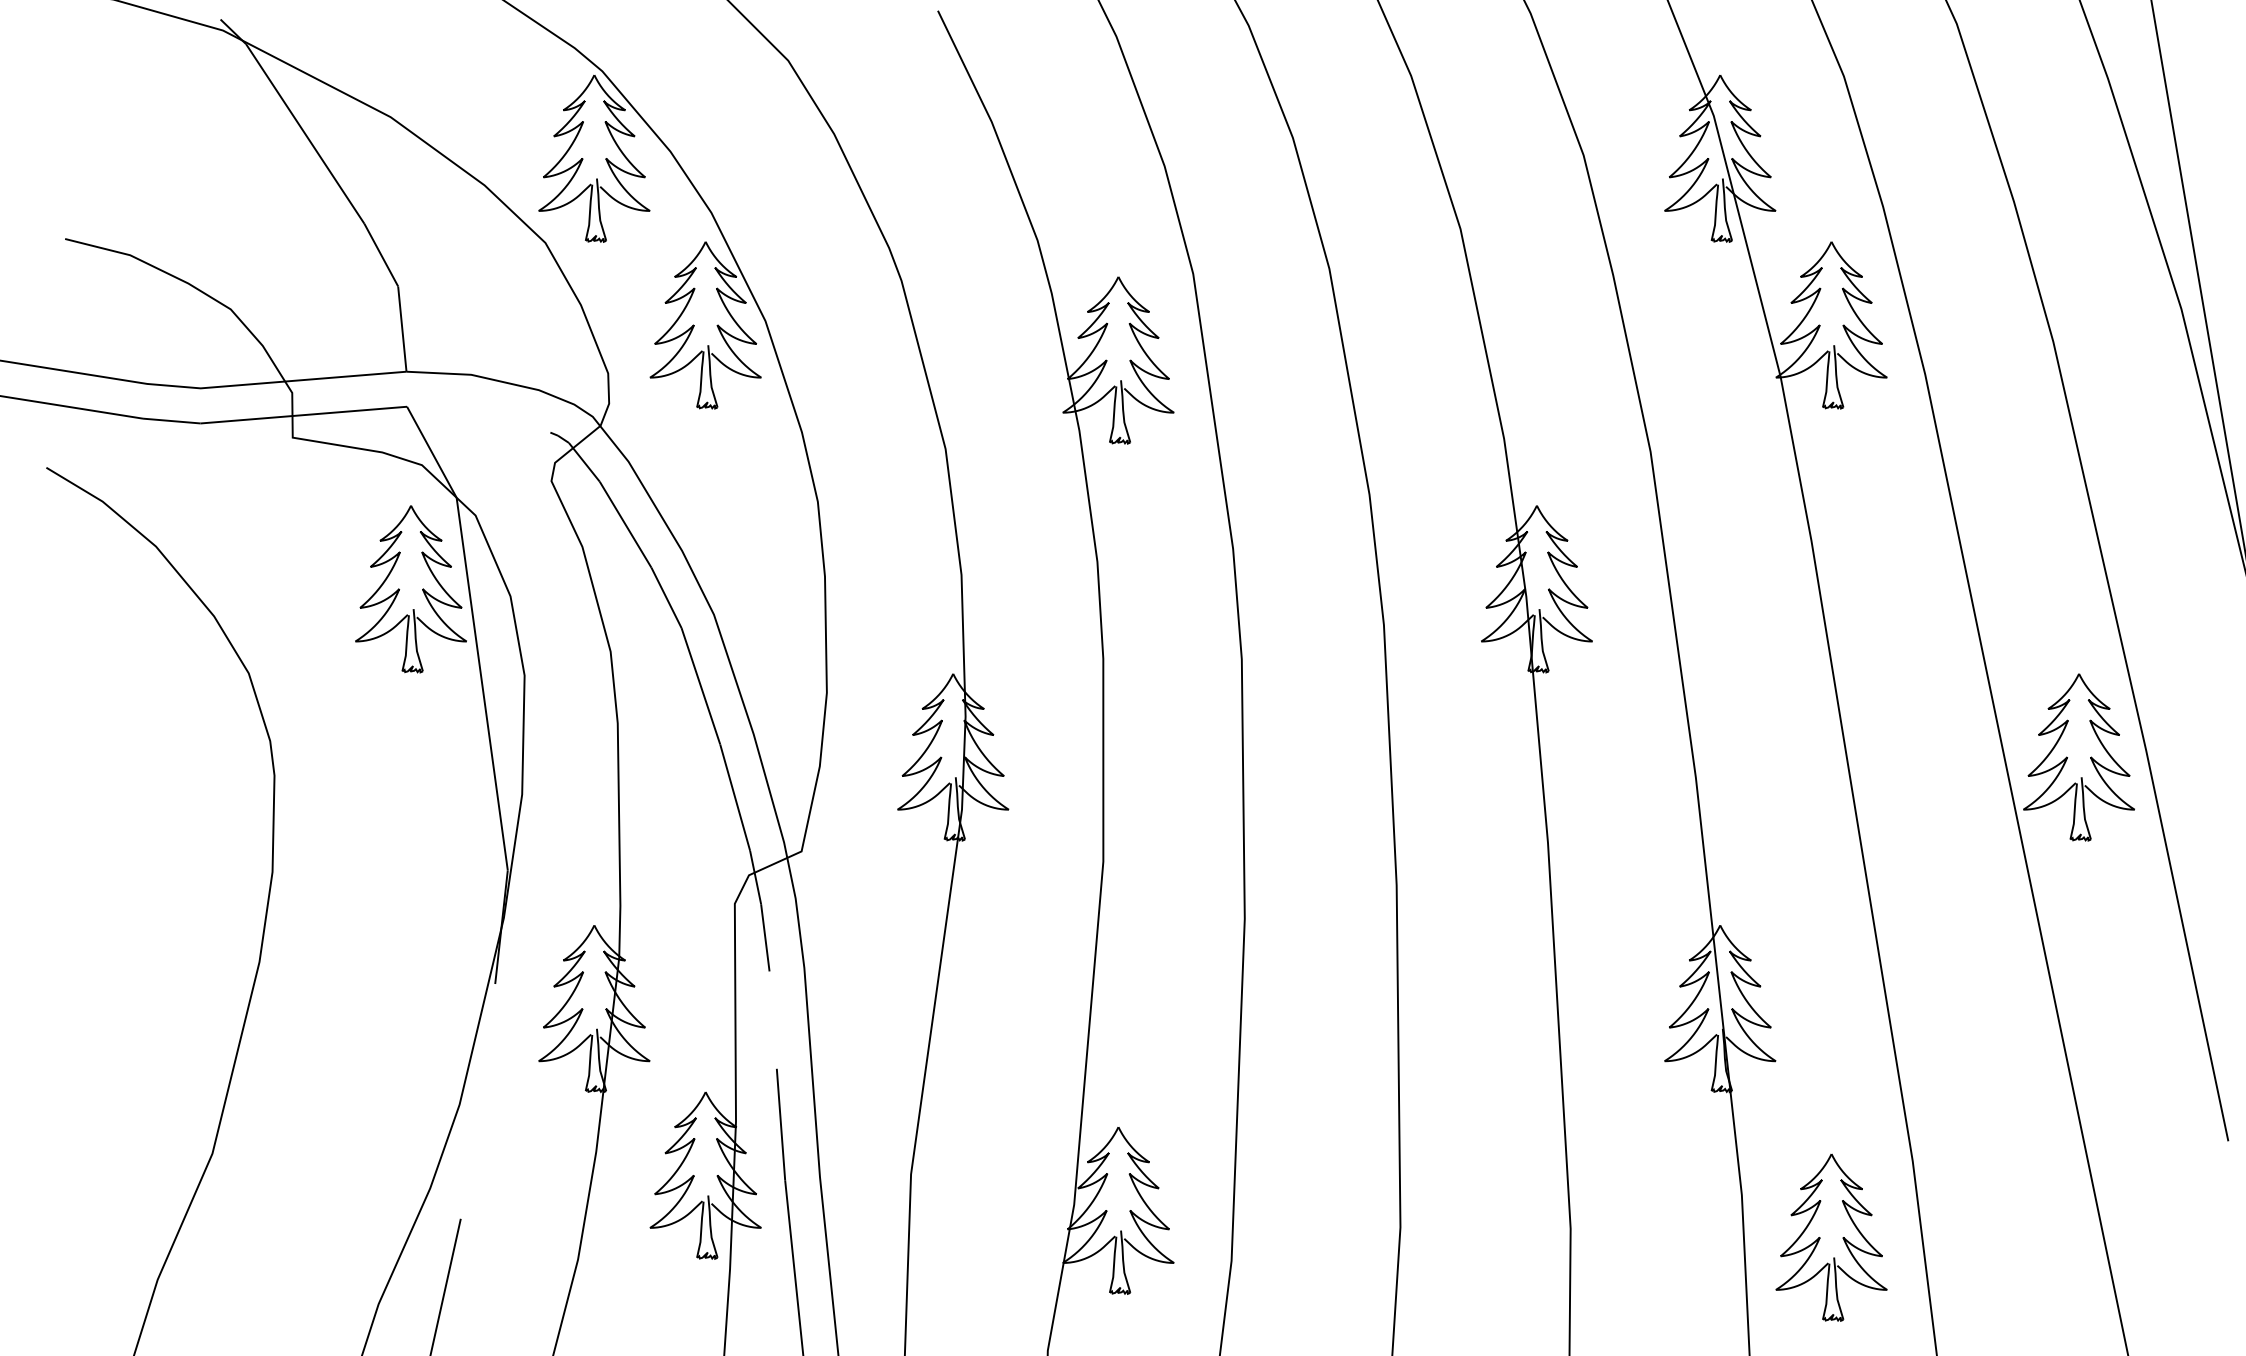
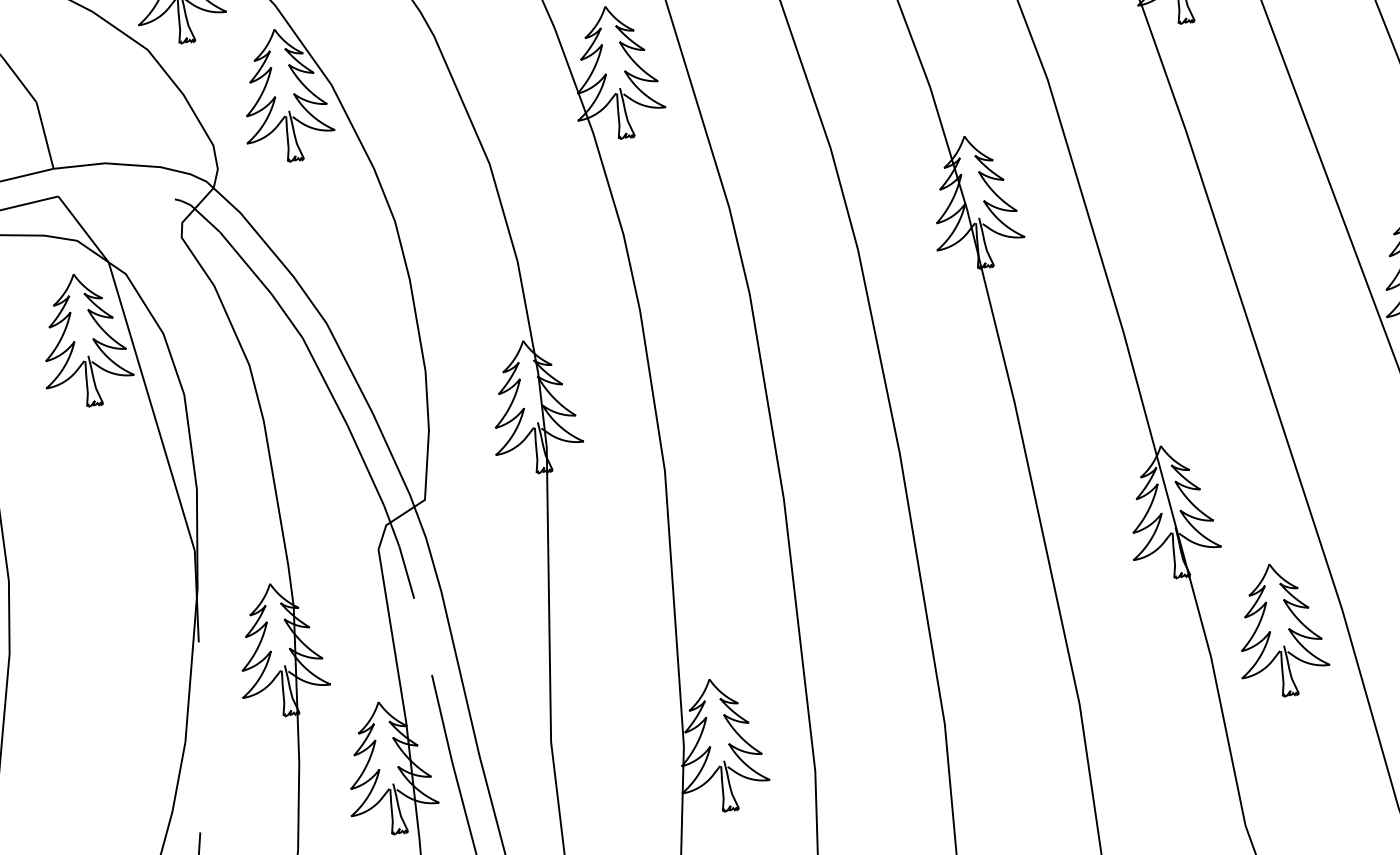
part: (1820, 1237) -> (1270, 631), moved

